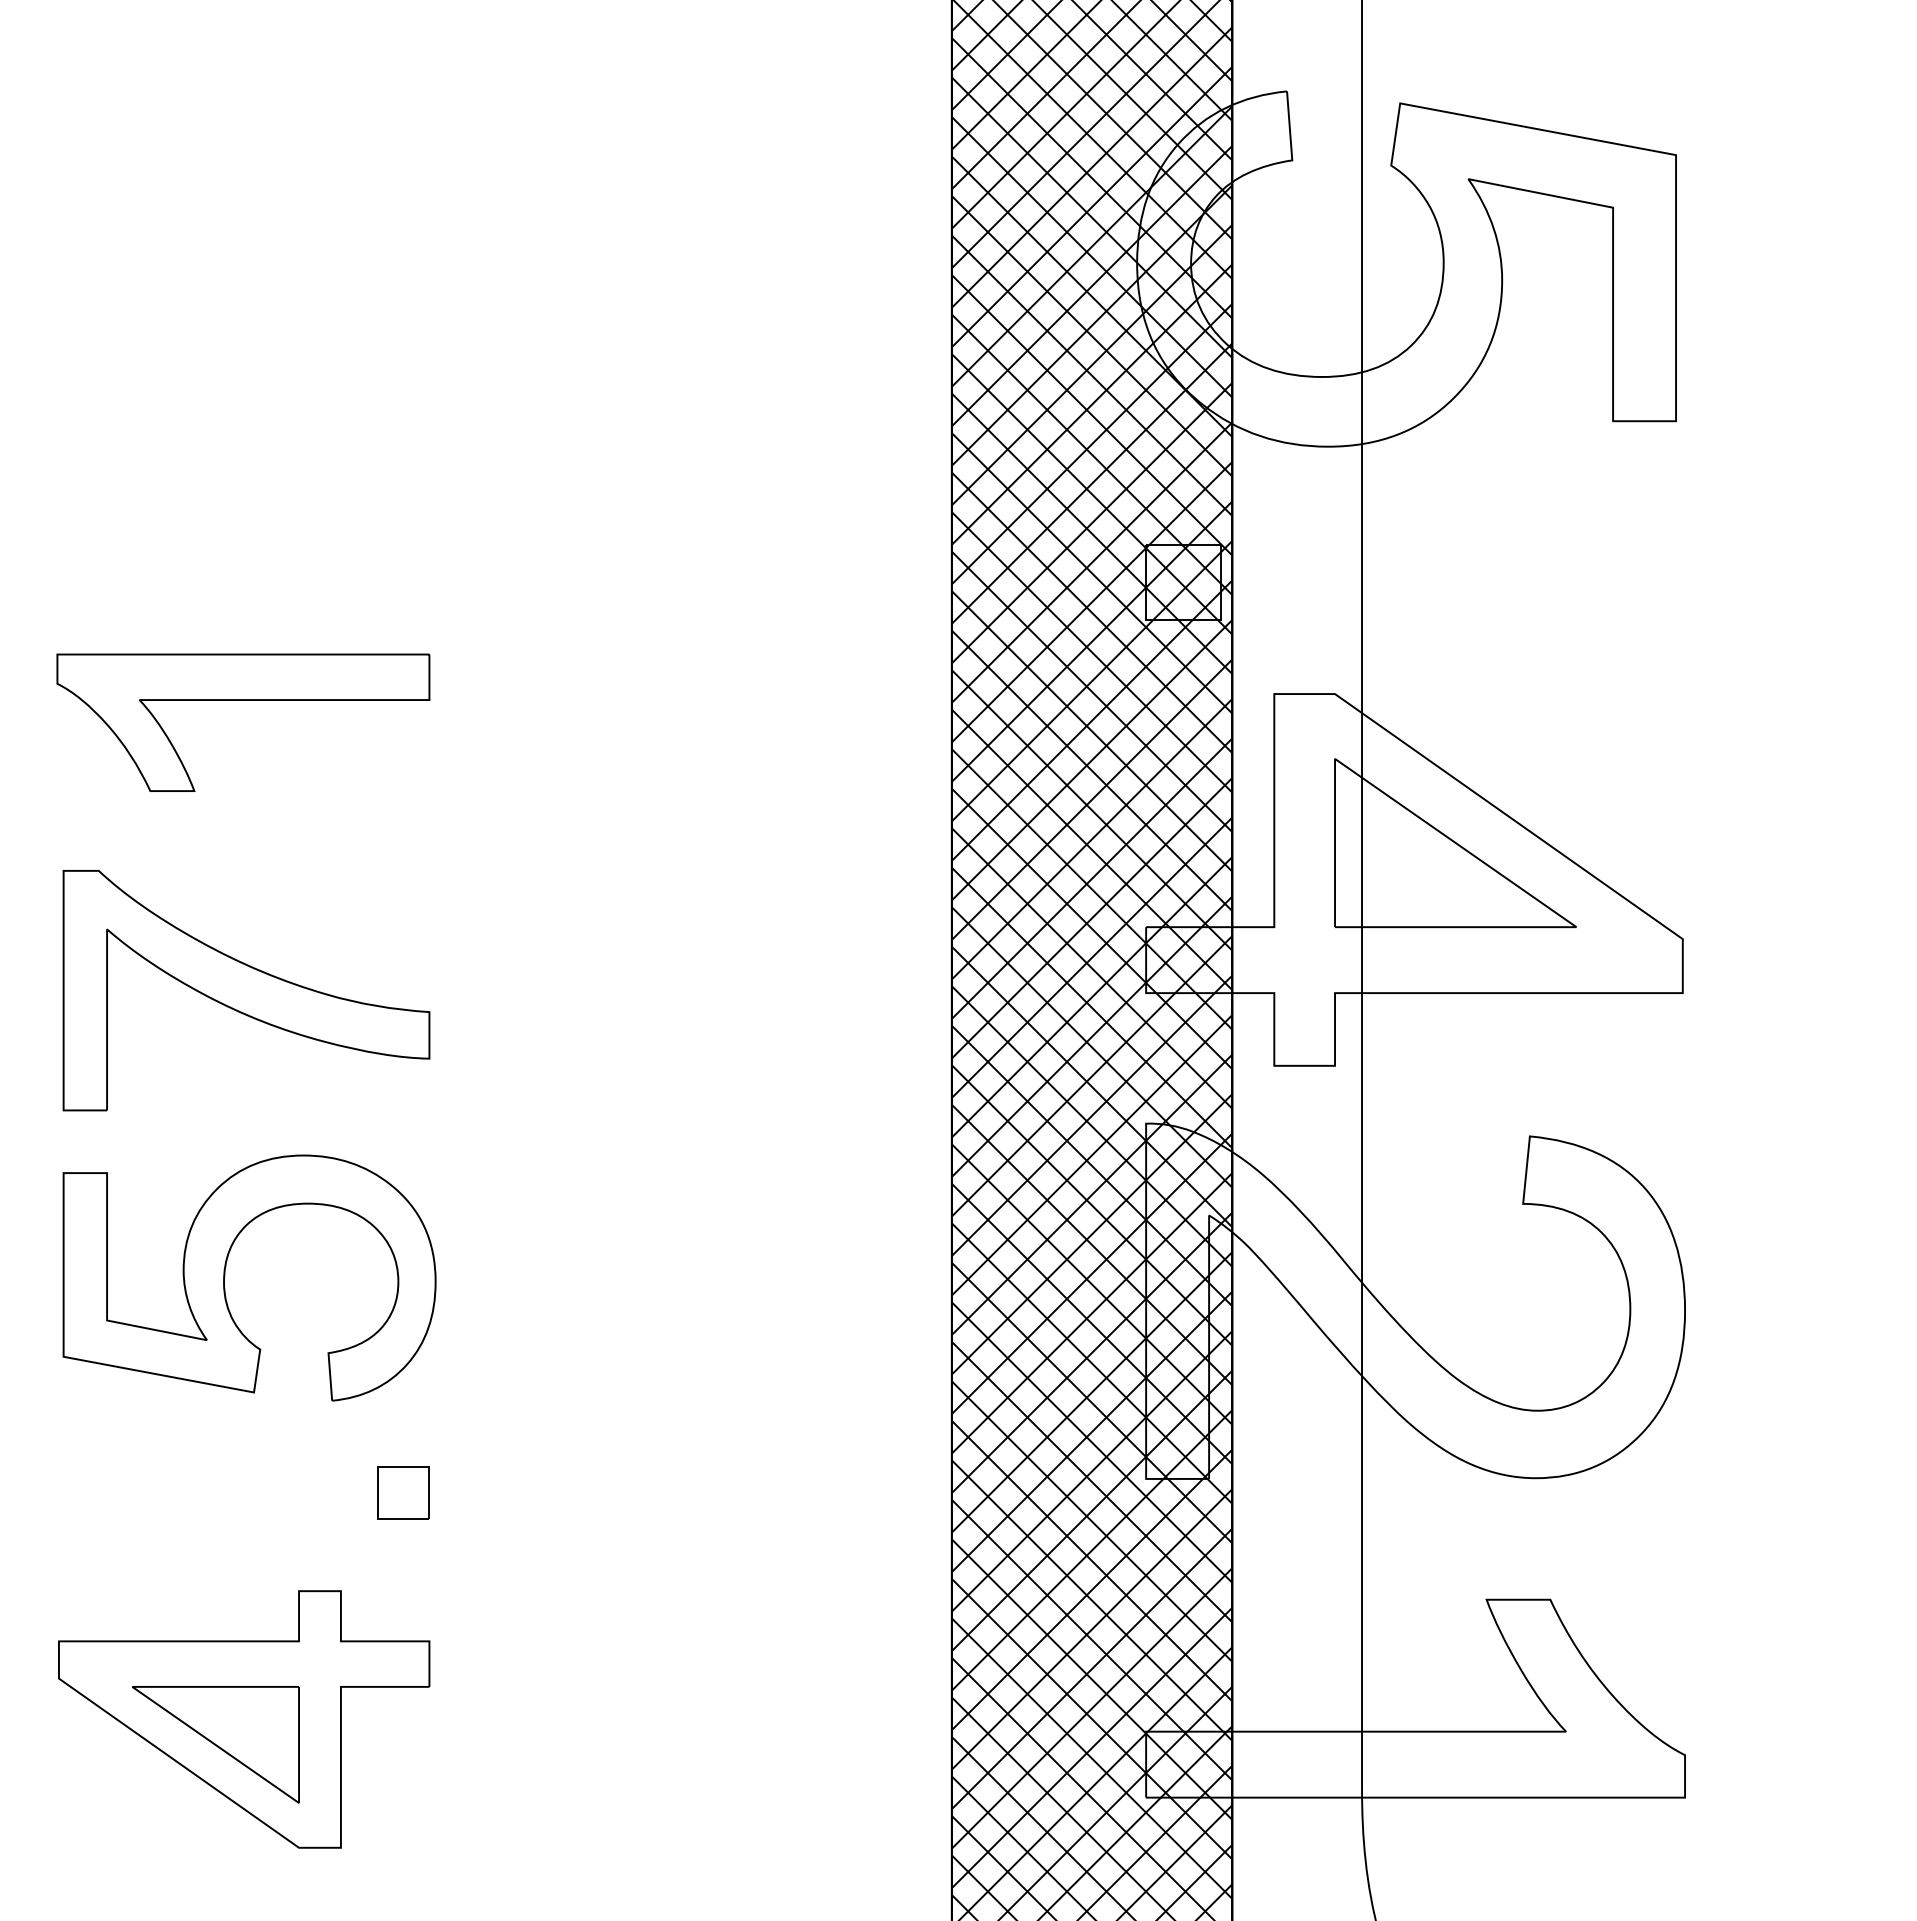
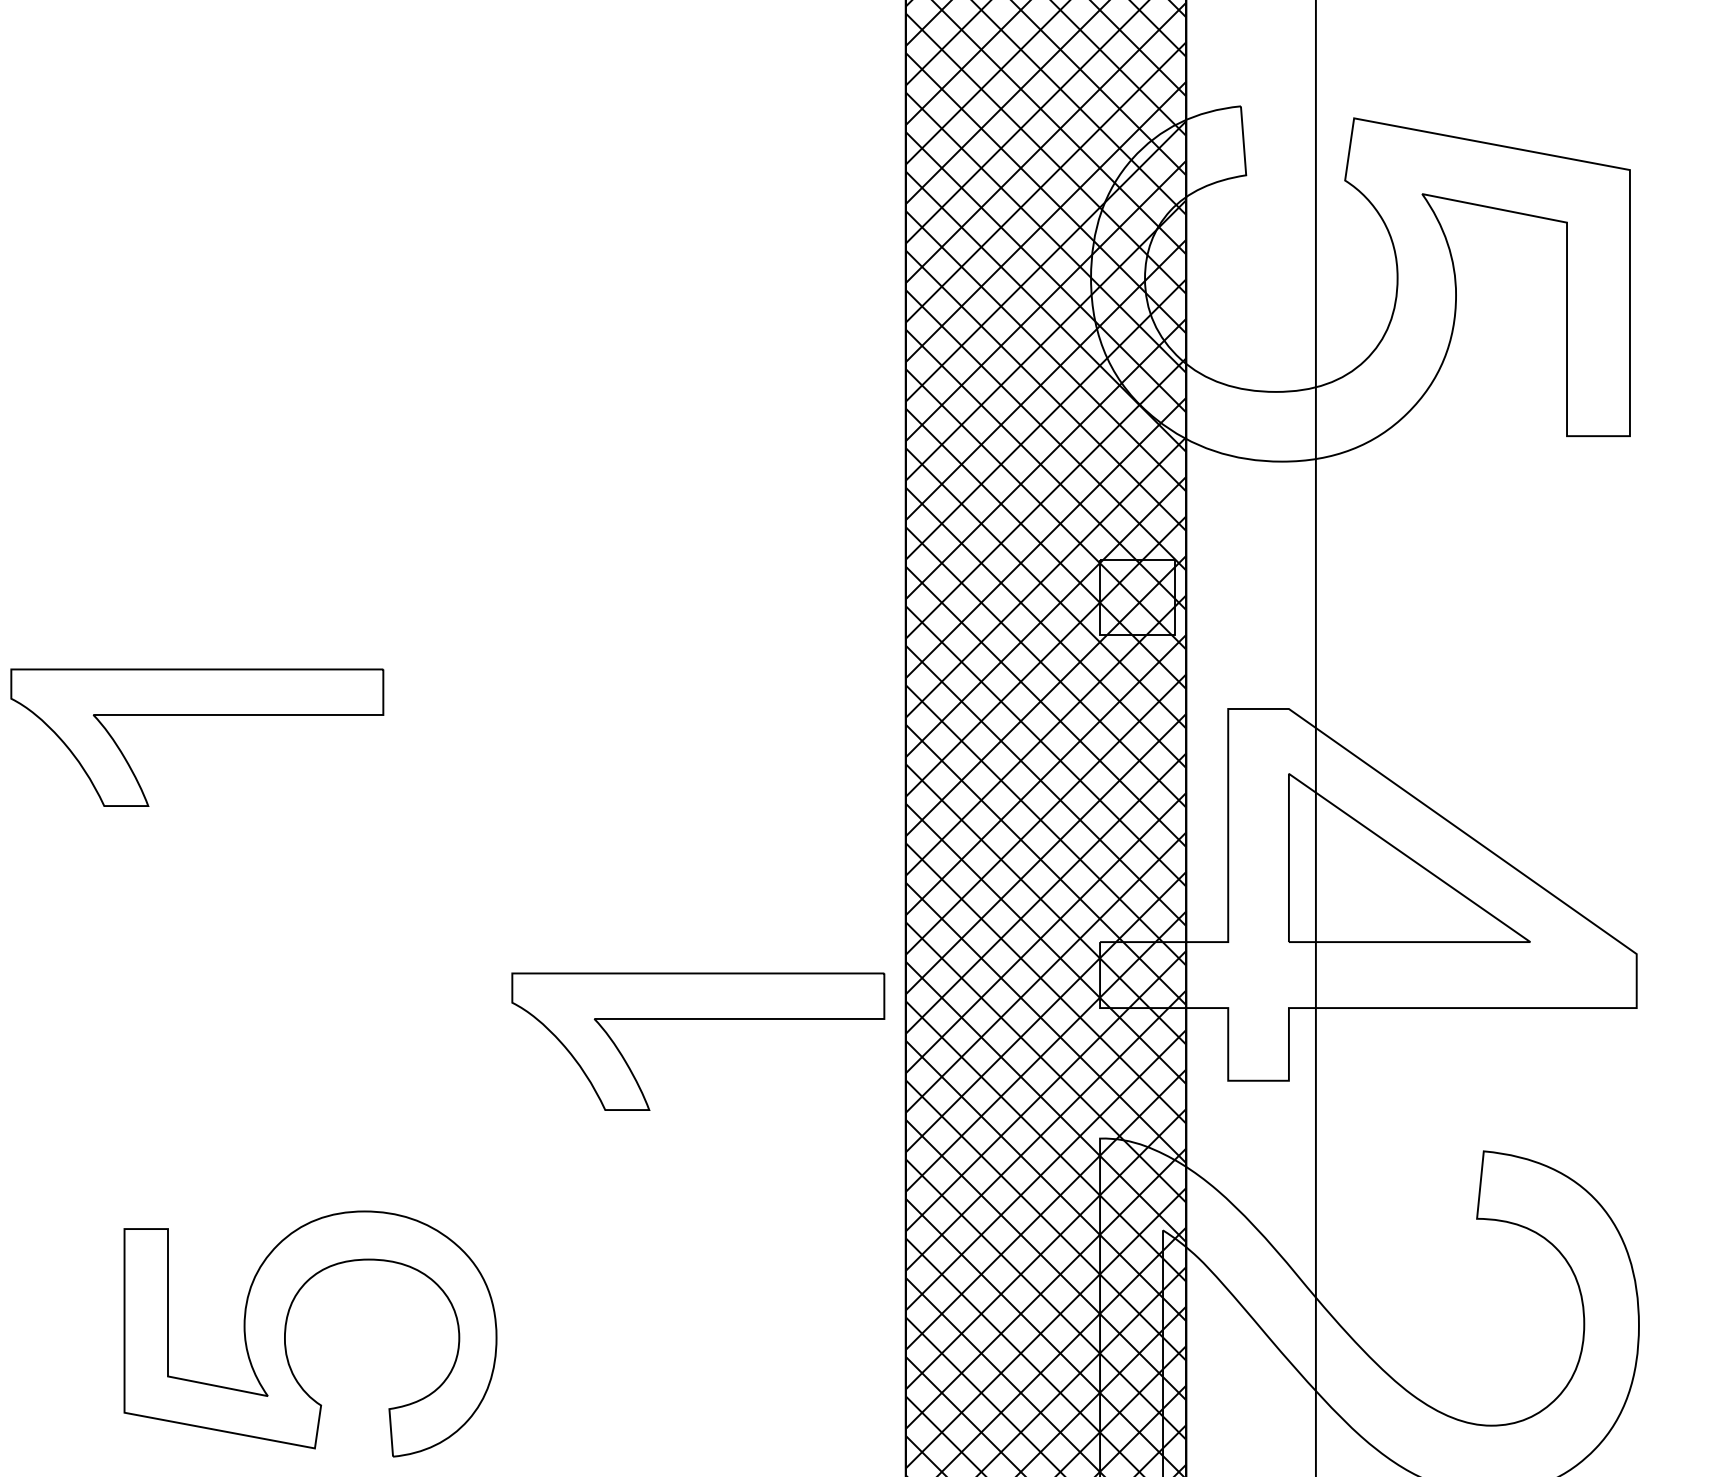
part: (246, 990) -> (200, 1005), removed
part: (744, 1004) -> (698, 1019), added
part: (225, 1276) -> (286, 1332), moved

